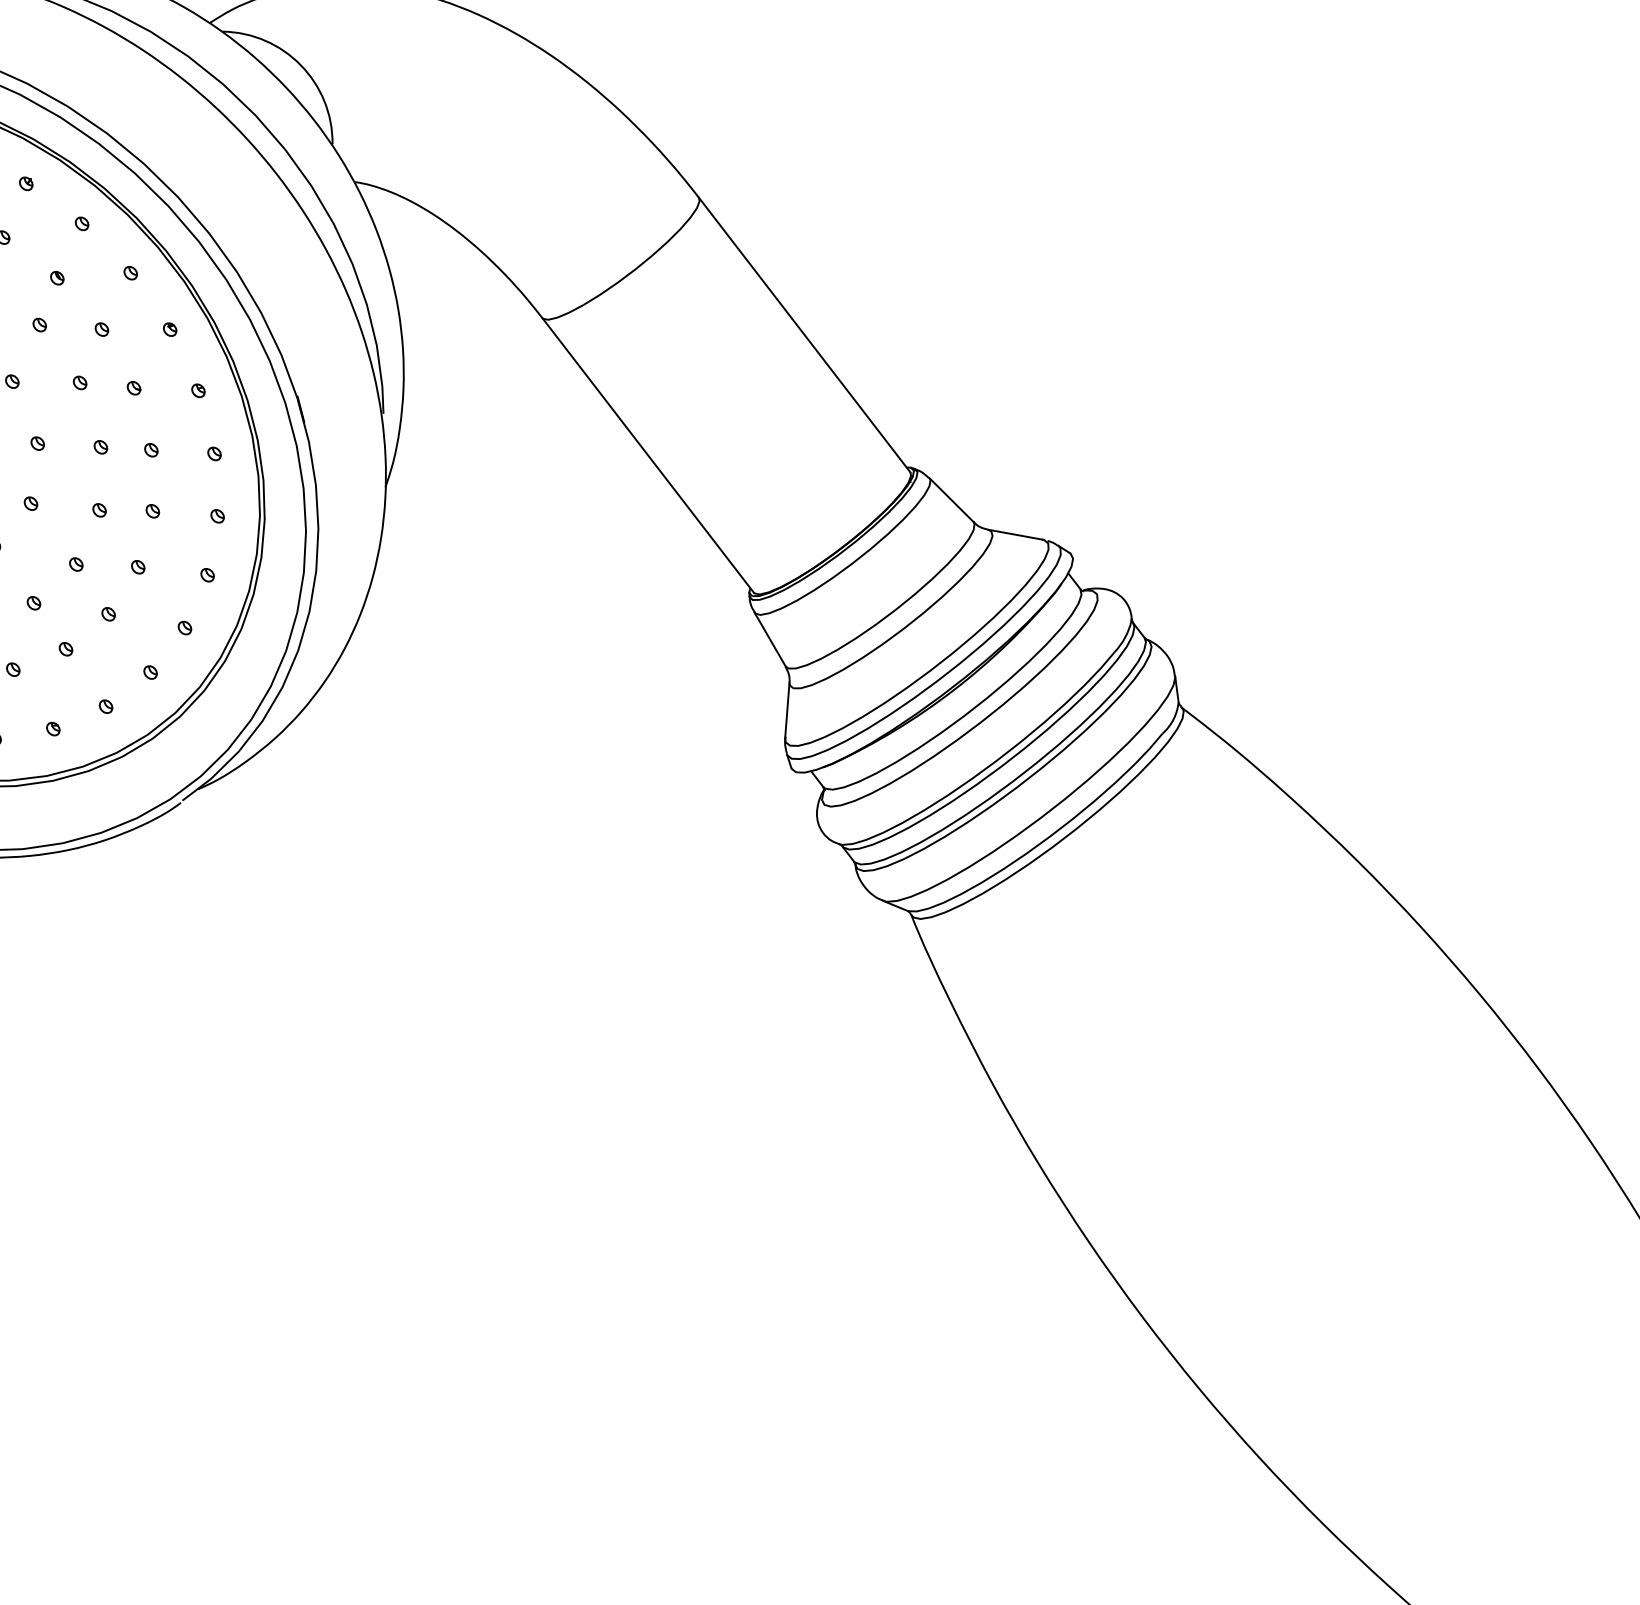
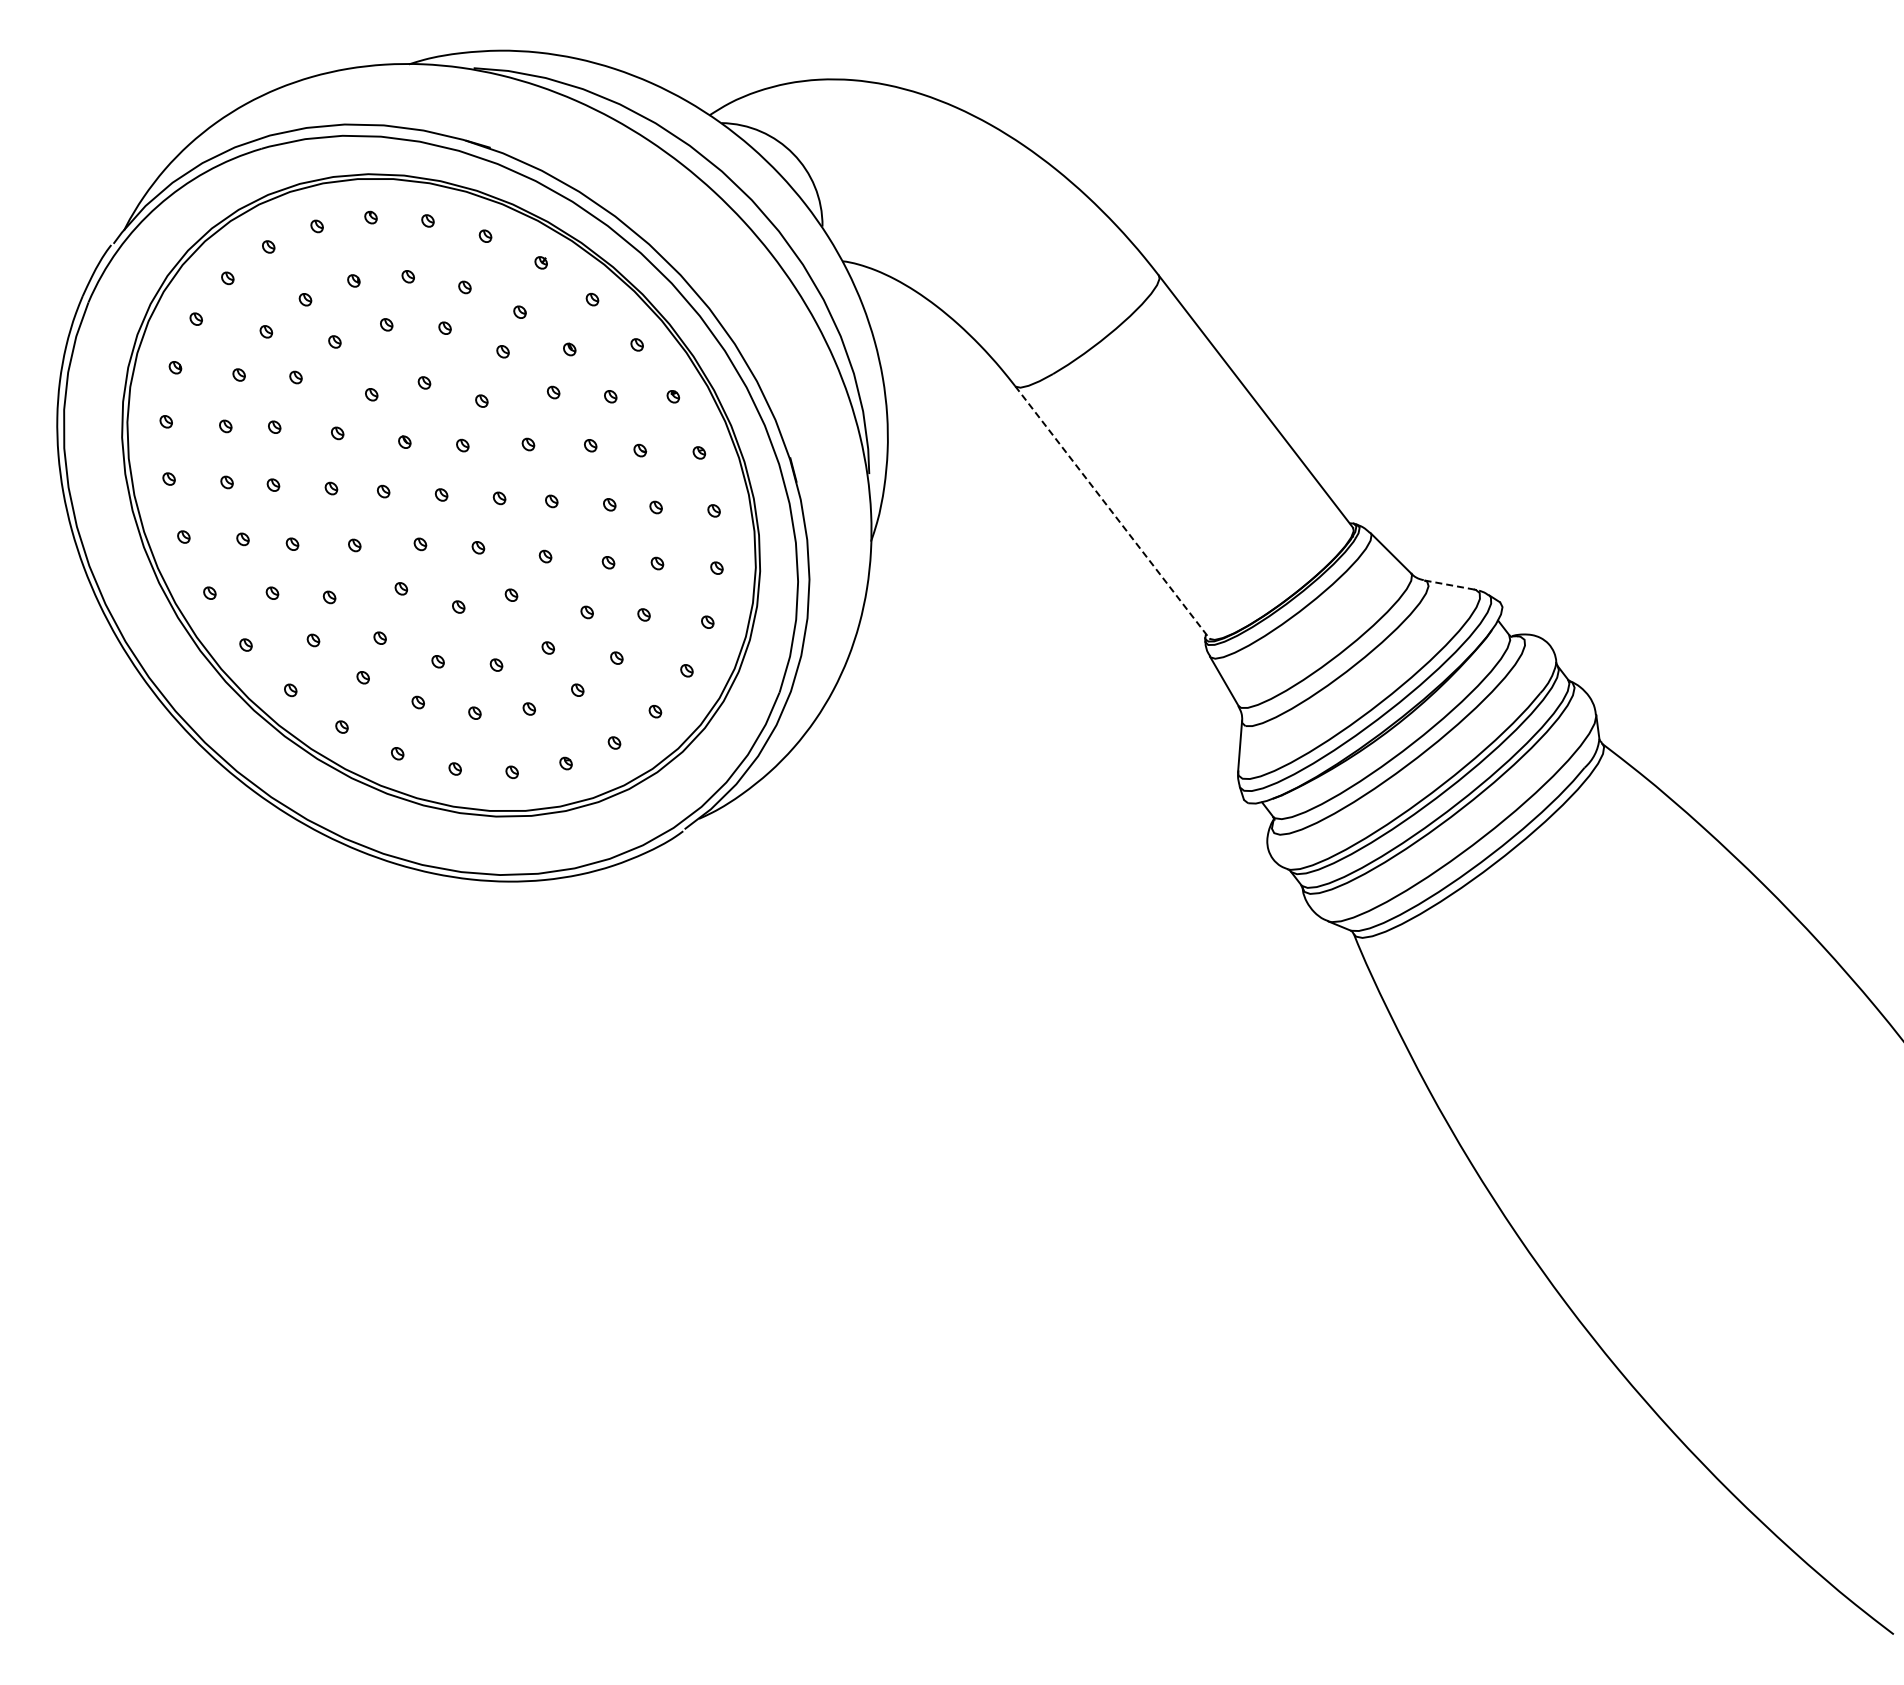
line: (648, 455) -> (1112, 512), solid -> dashed
line: (1015, 535) -> (1449, 585), solid -> dashed

